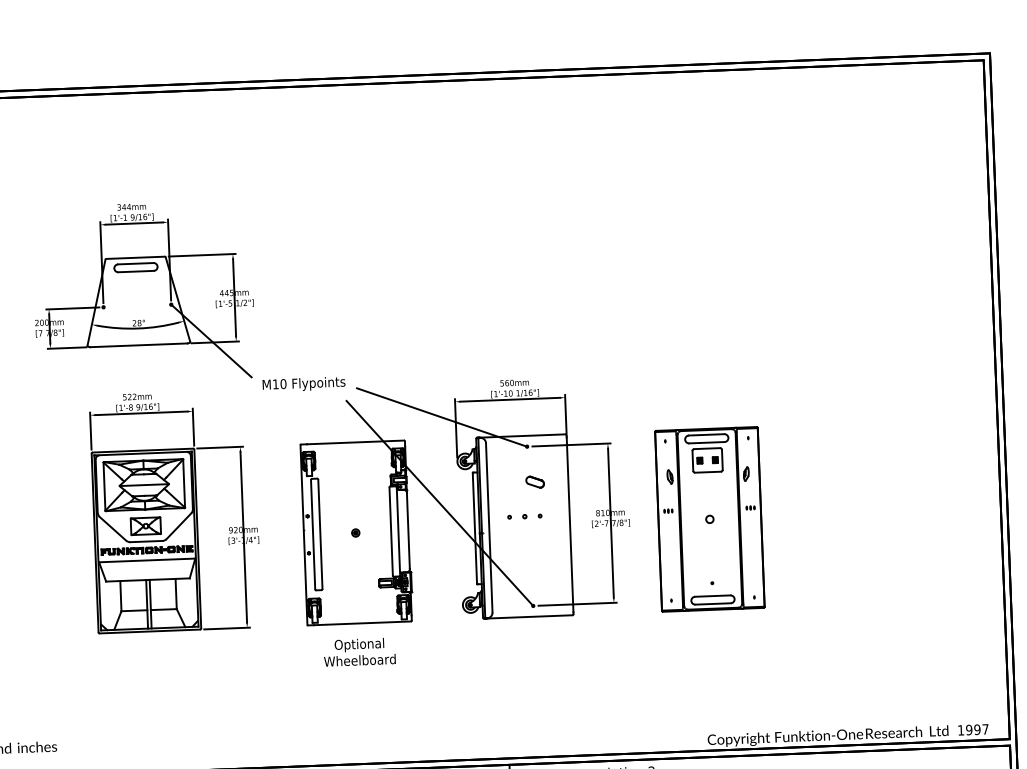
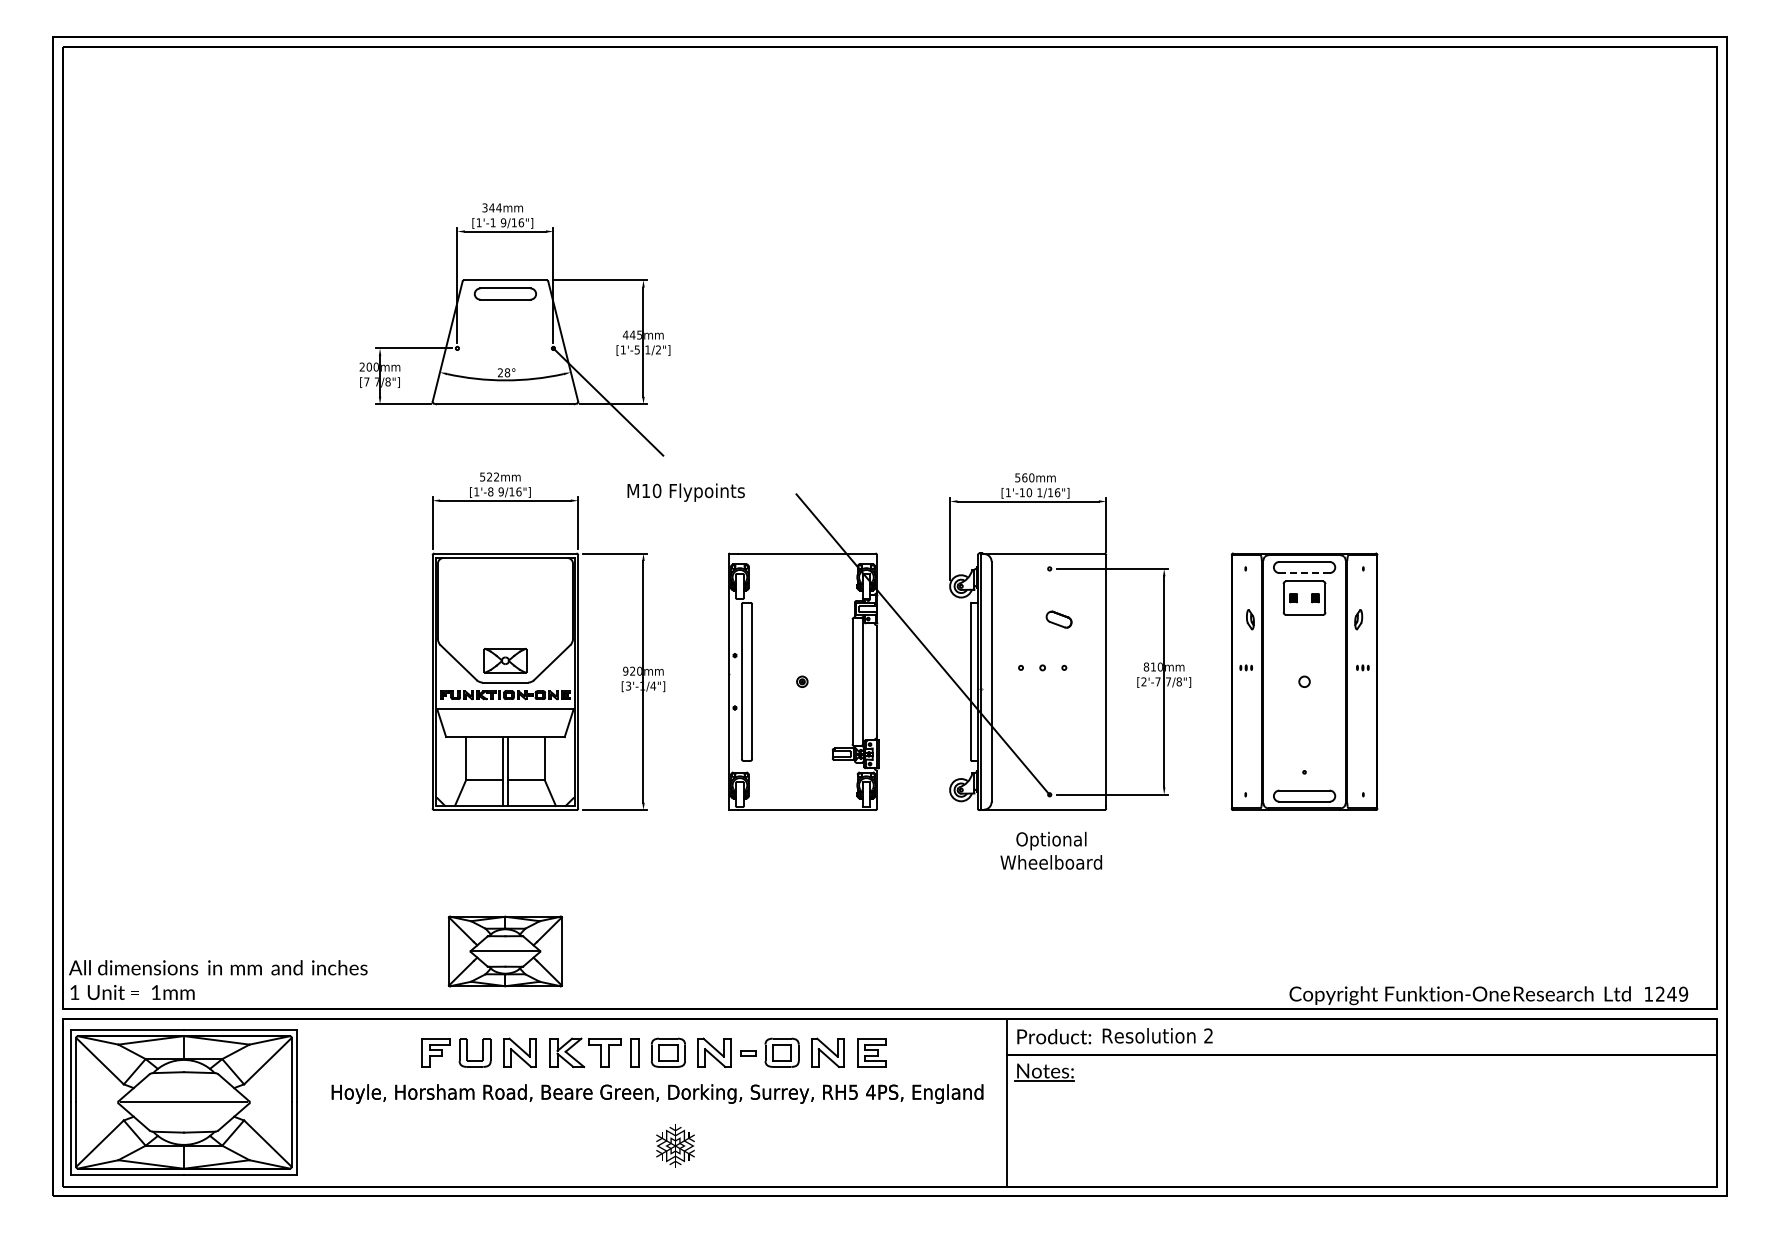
text: (303, 384) -> (685, 492), moved
line: (441, 417) -> (930, 522), removed
line: (707, 442) -> (1305, 573), solid -> dashed
part: (143, 485) -> (504, 951), moved
text: (359, 651) -> (1051, 850), moved
text: (977, 729) -> (1671, 993), 1997 -> 1249

